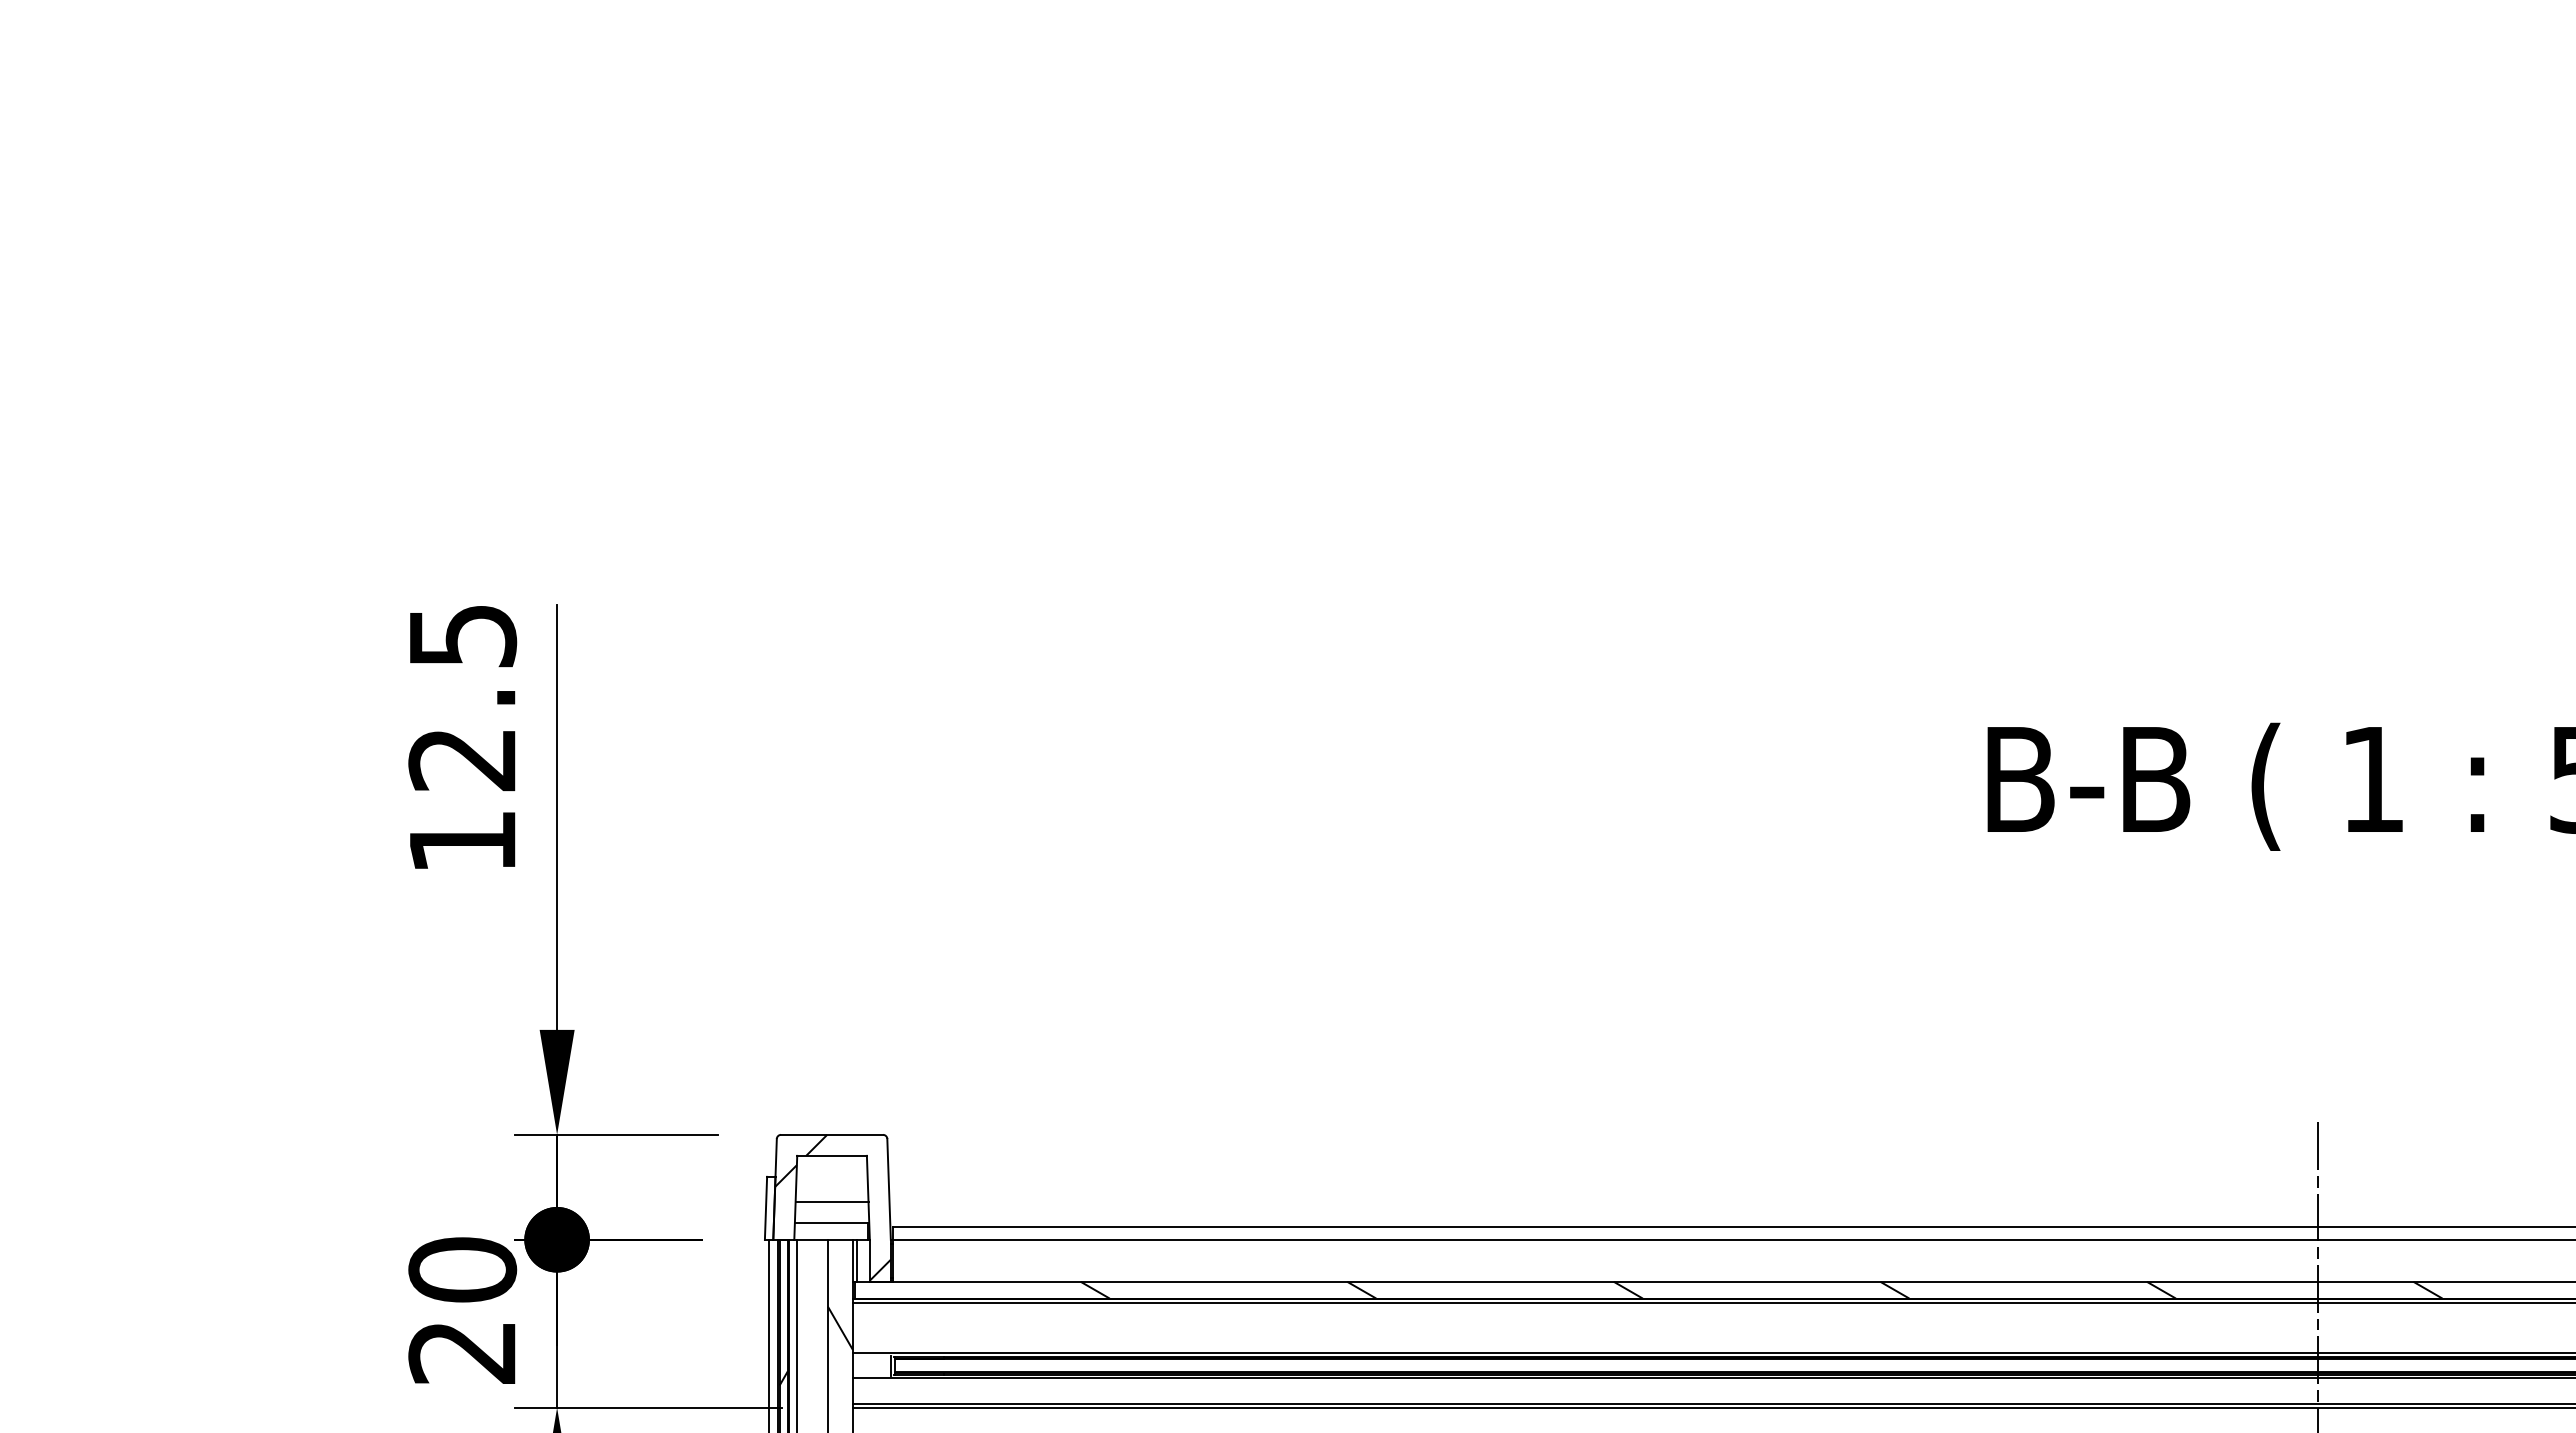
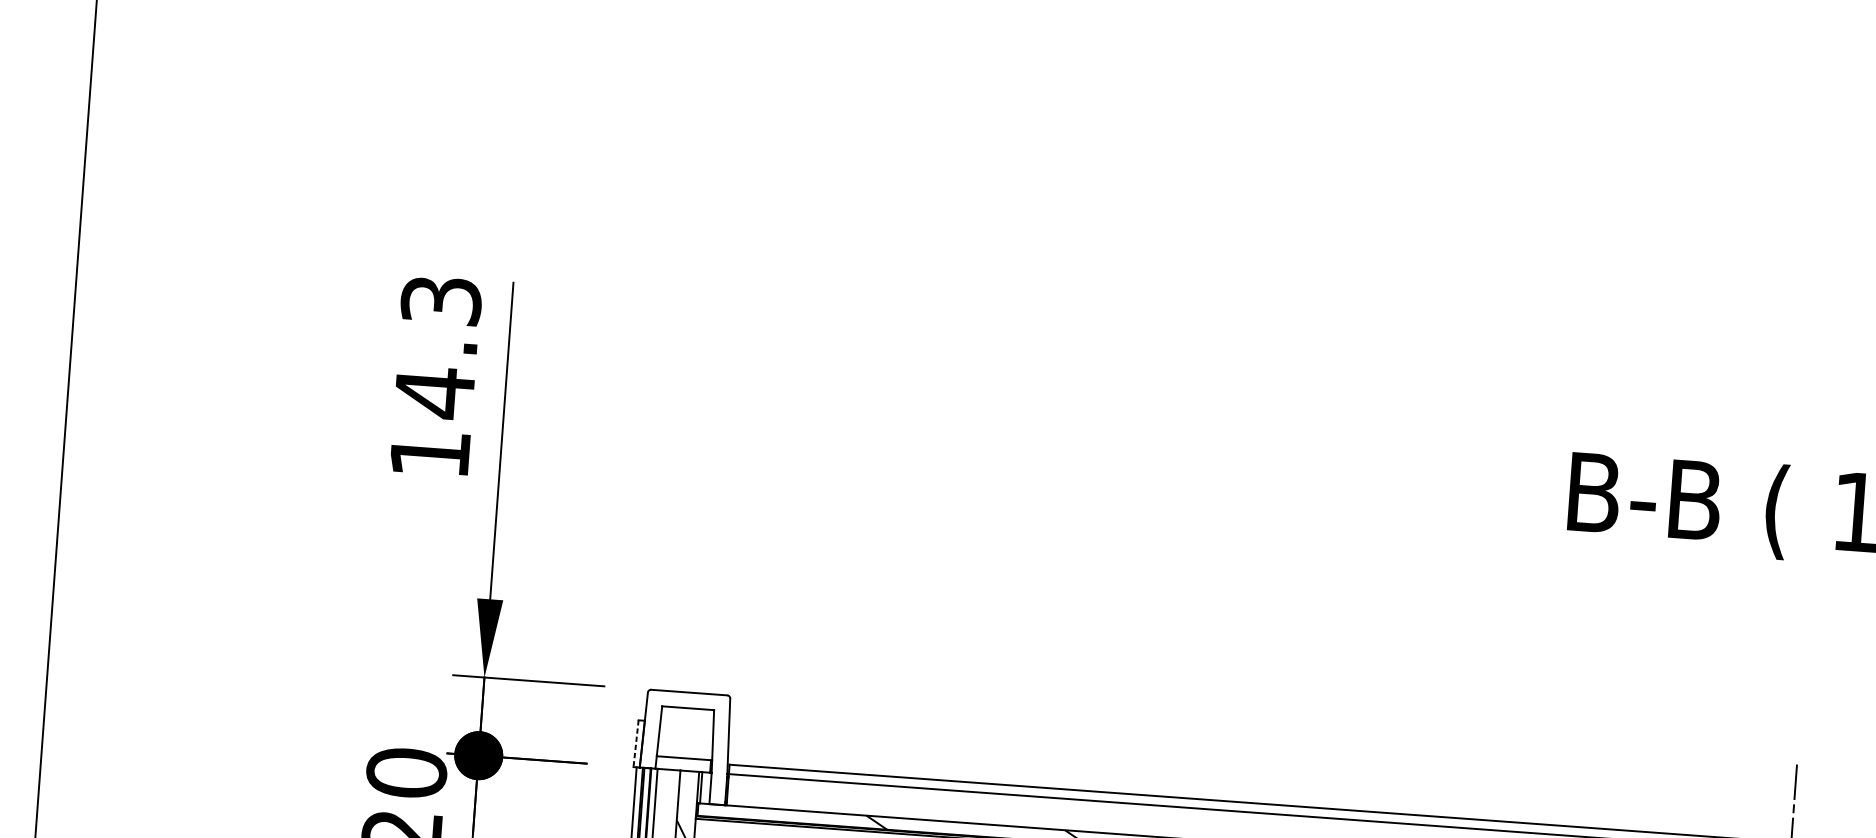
text: (462, 699) -> (437, 348), 12.5 -> 14.3
line: (831, 1202) -> (685, 742), removed
hatch: (832, 1207) -> (685, 746), removed
line: (766, 1208) -> (636, 743), solid -> dashed

